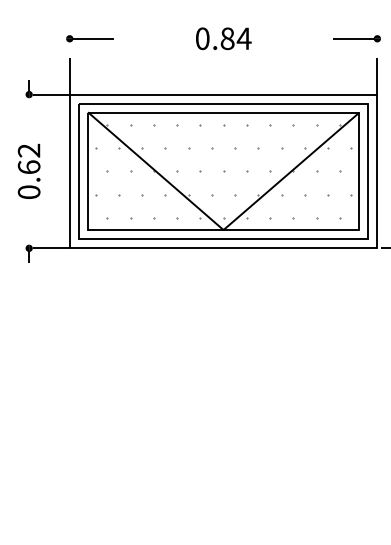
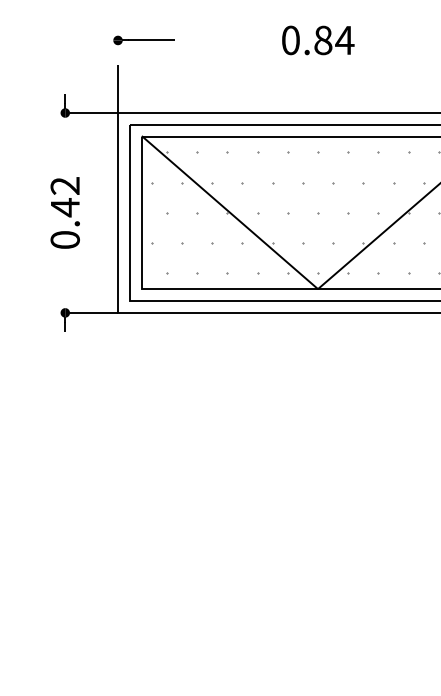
text: (28, 167) -> (64, 207), 0.62 -> 0.42

